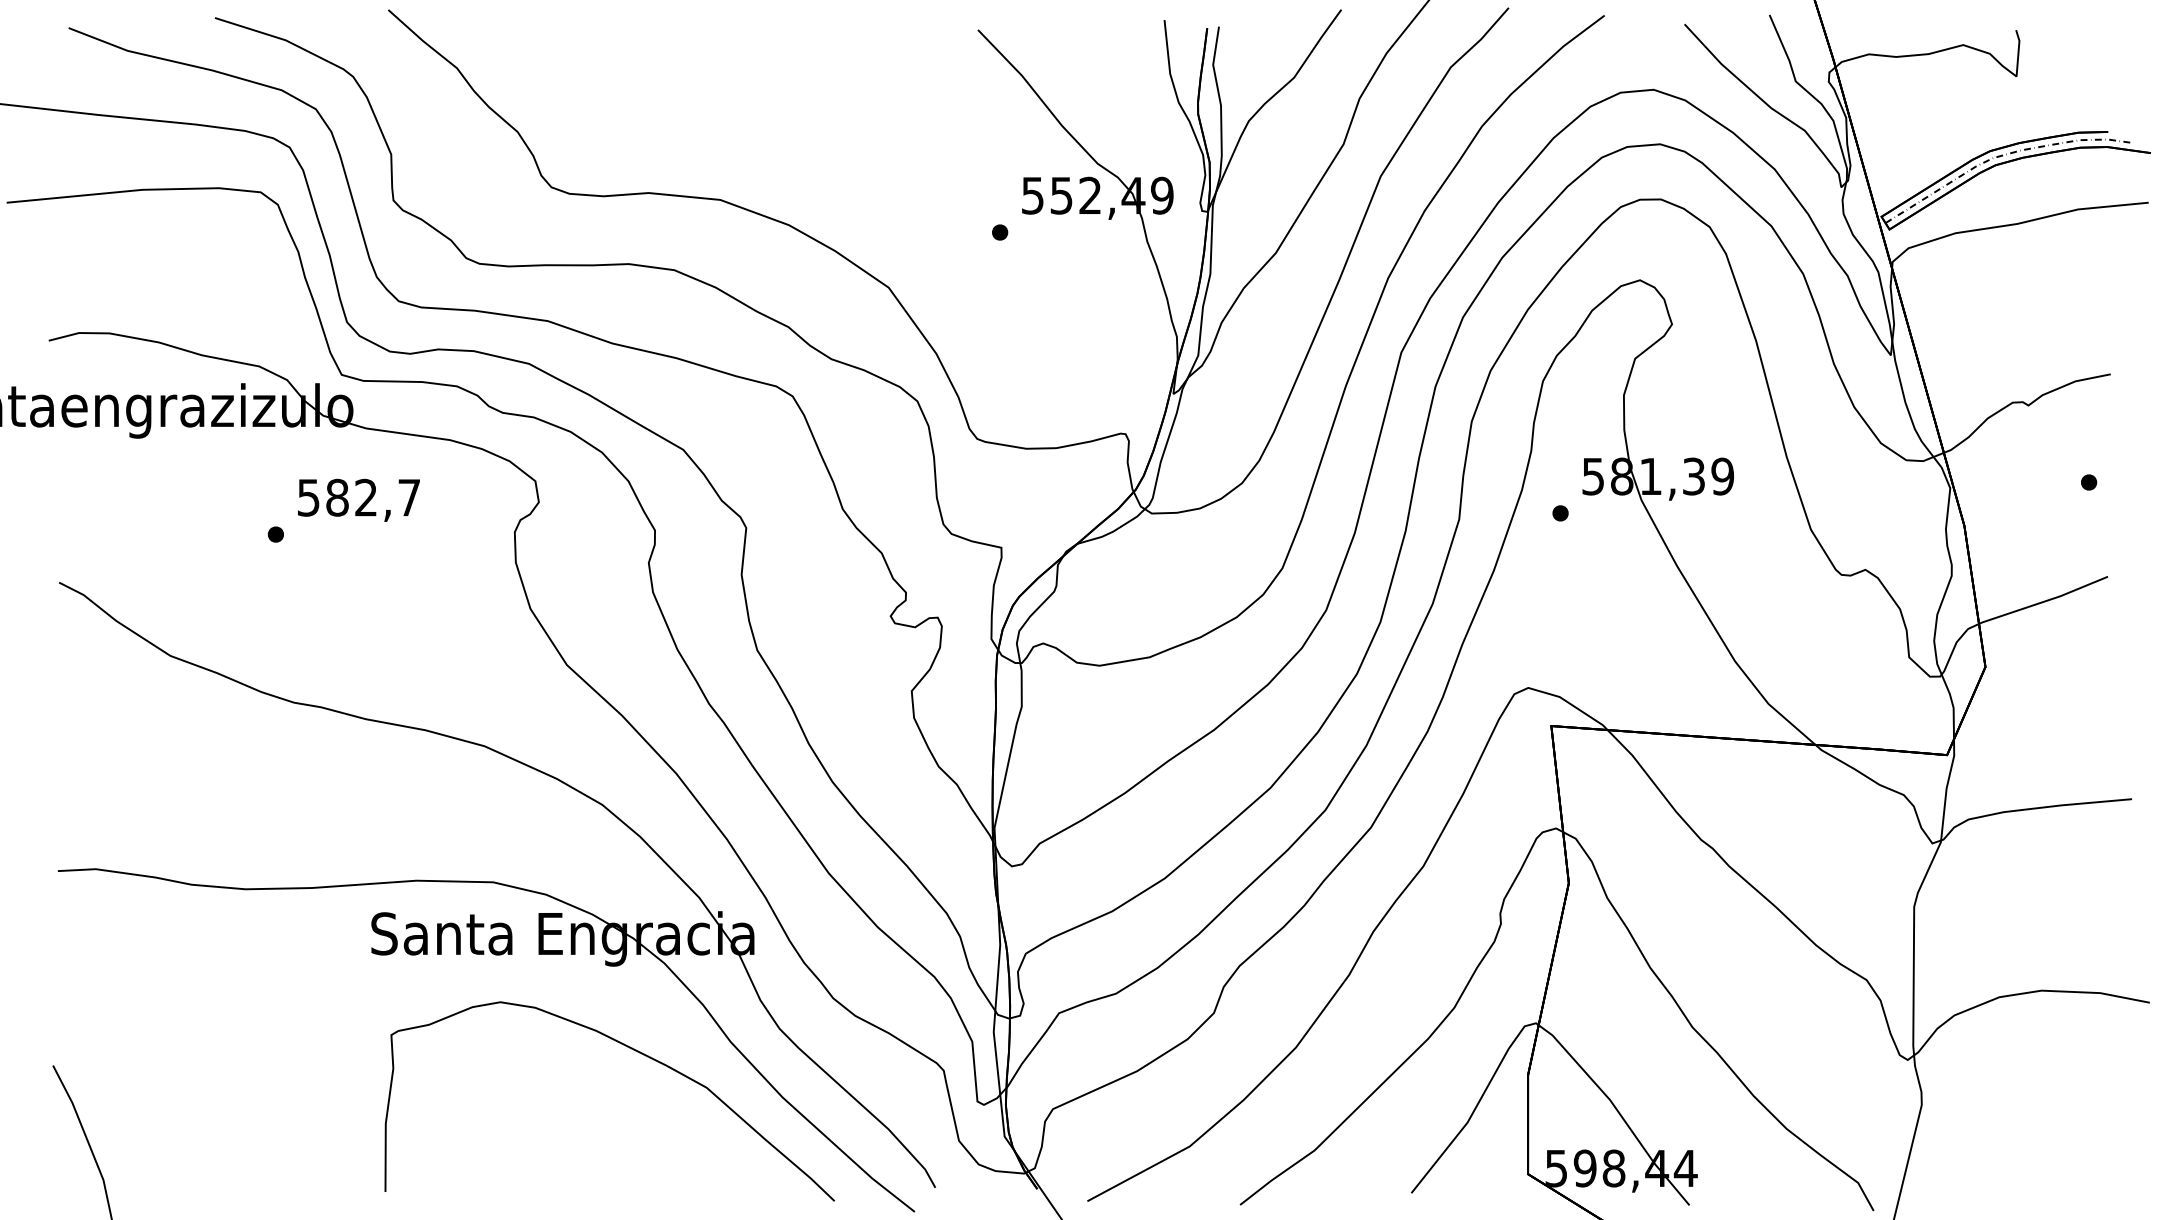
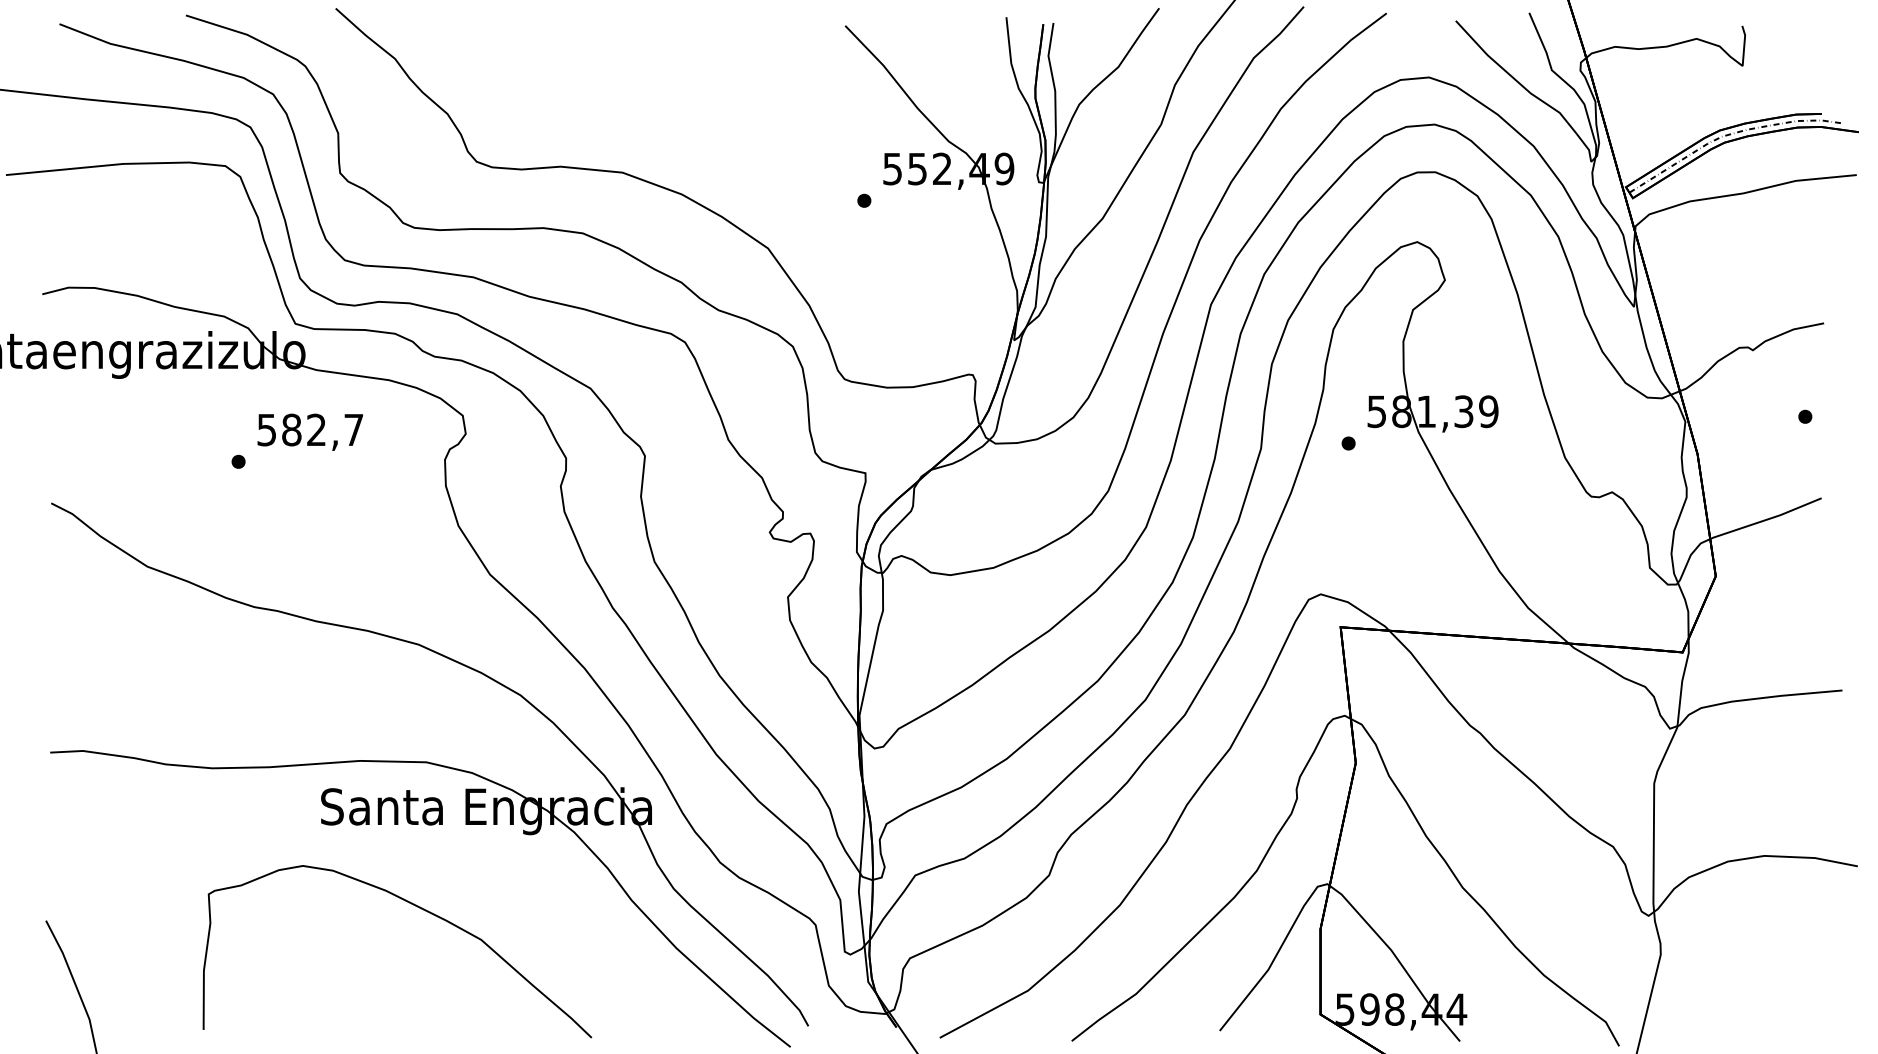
curve: (635, 1051) -> (419, 908), moved

